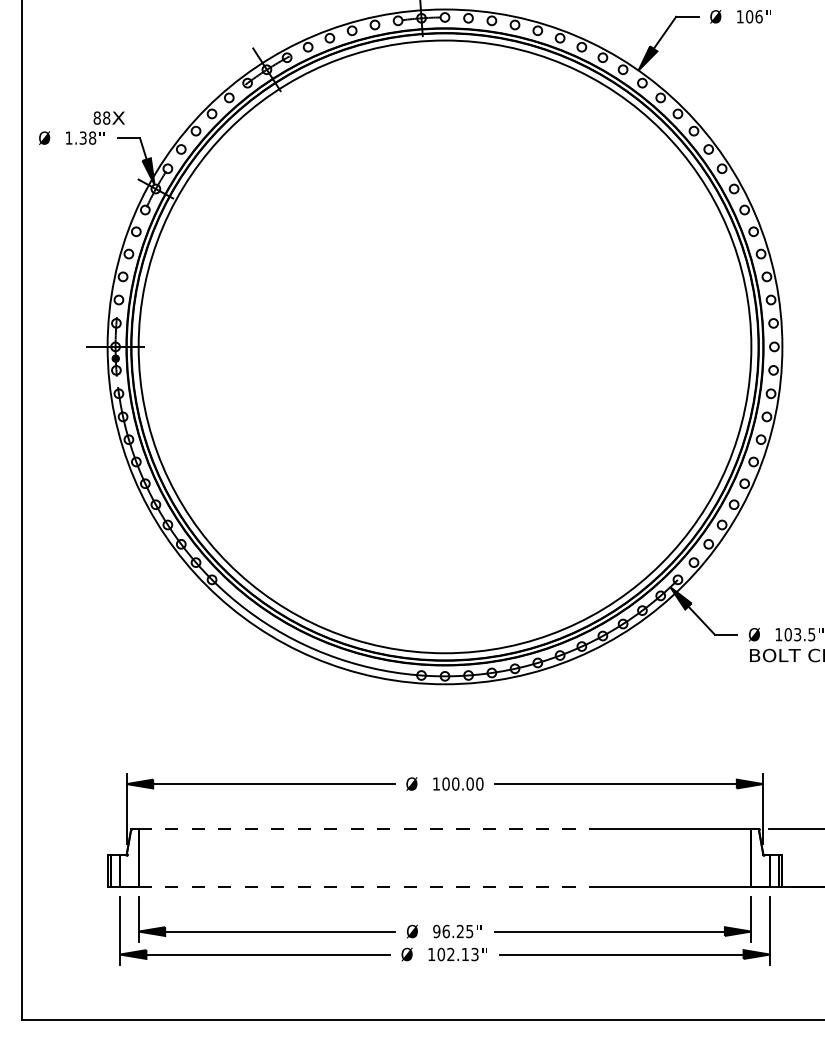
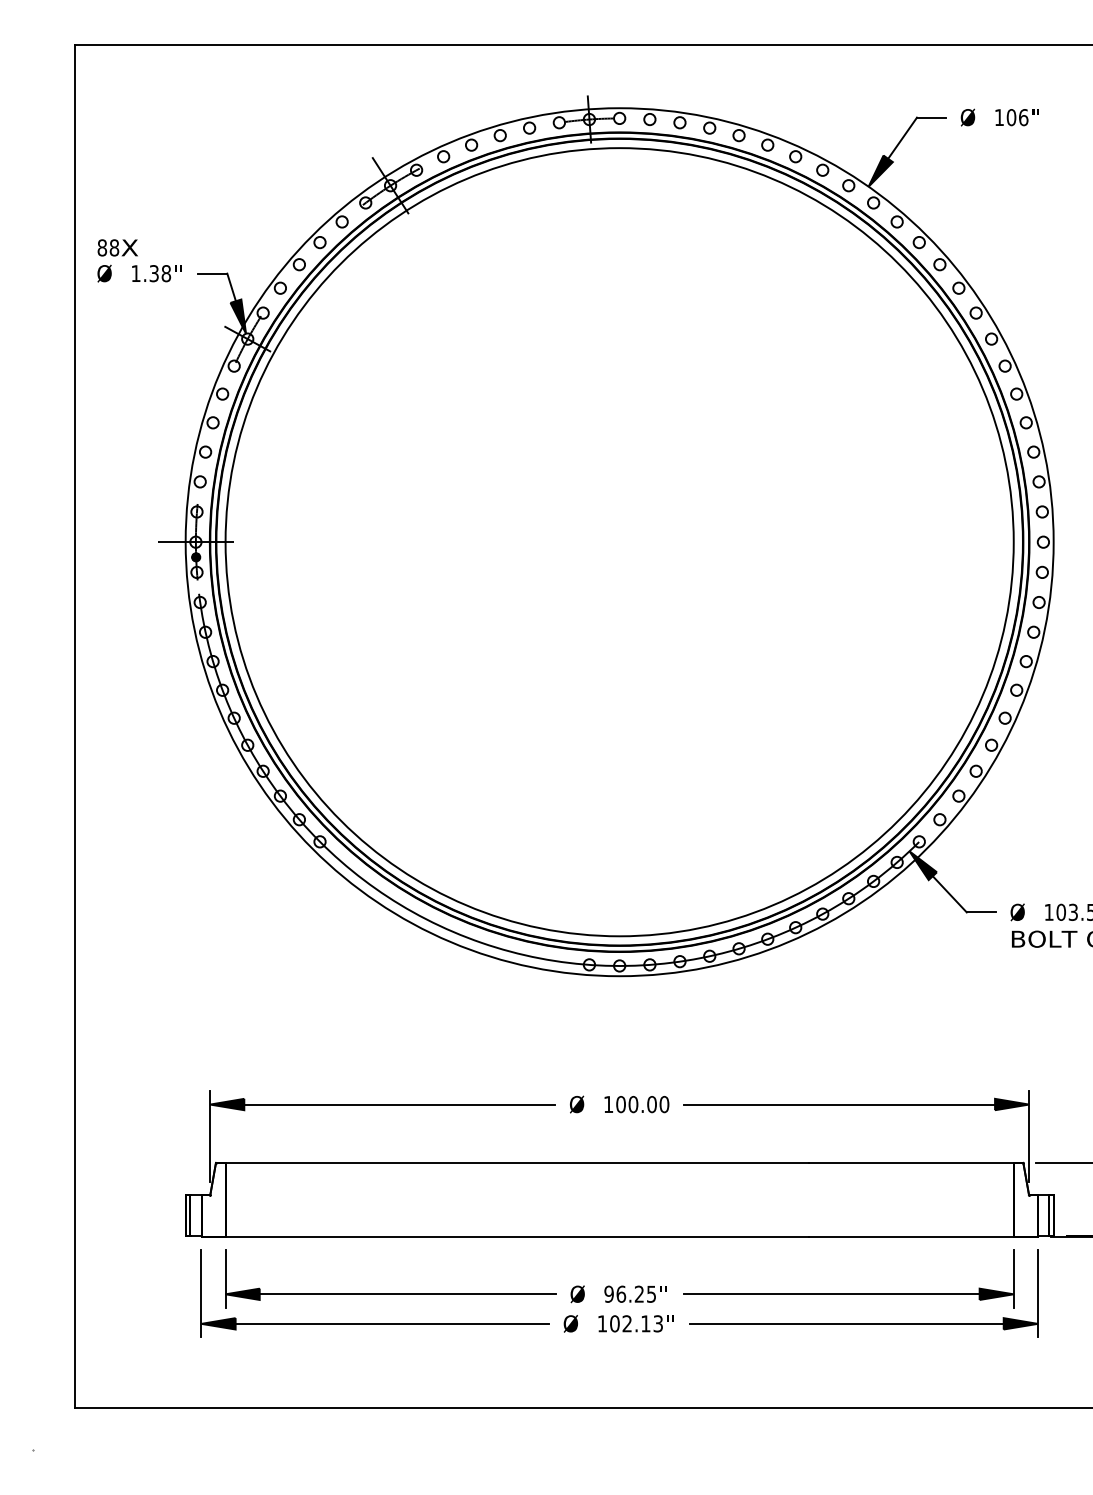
text: (109, 117) -> (117, 247), moved
line: (365, 829) -> (517, 1162), dashed -> solid
line: (365, 886) -> (517, 1236), dashed -> solid

